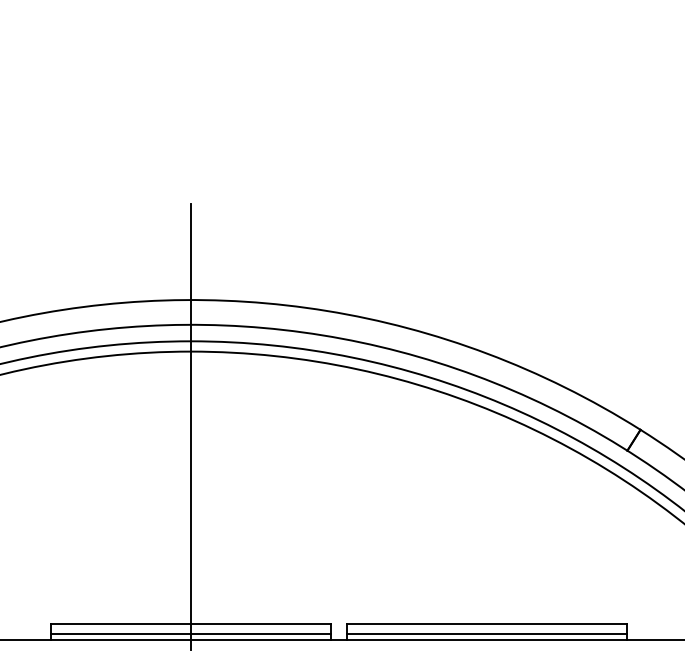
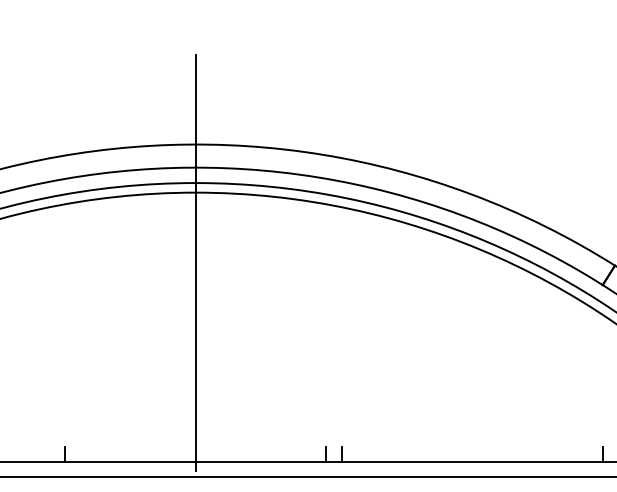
line: (190, 624) -> (195, 447), removed
line: (487, 624) -> (472, 447), removed
line: (190, 633) -> (195, 455), removed
line: (487, 633) -> (472, 455), removed

